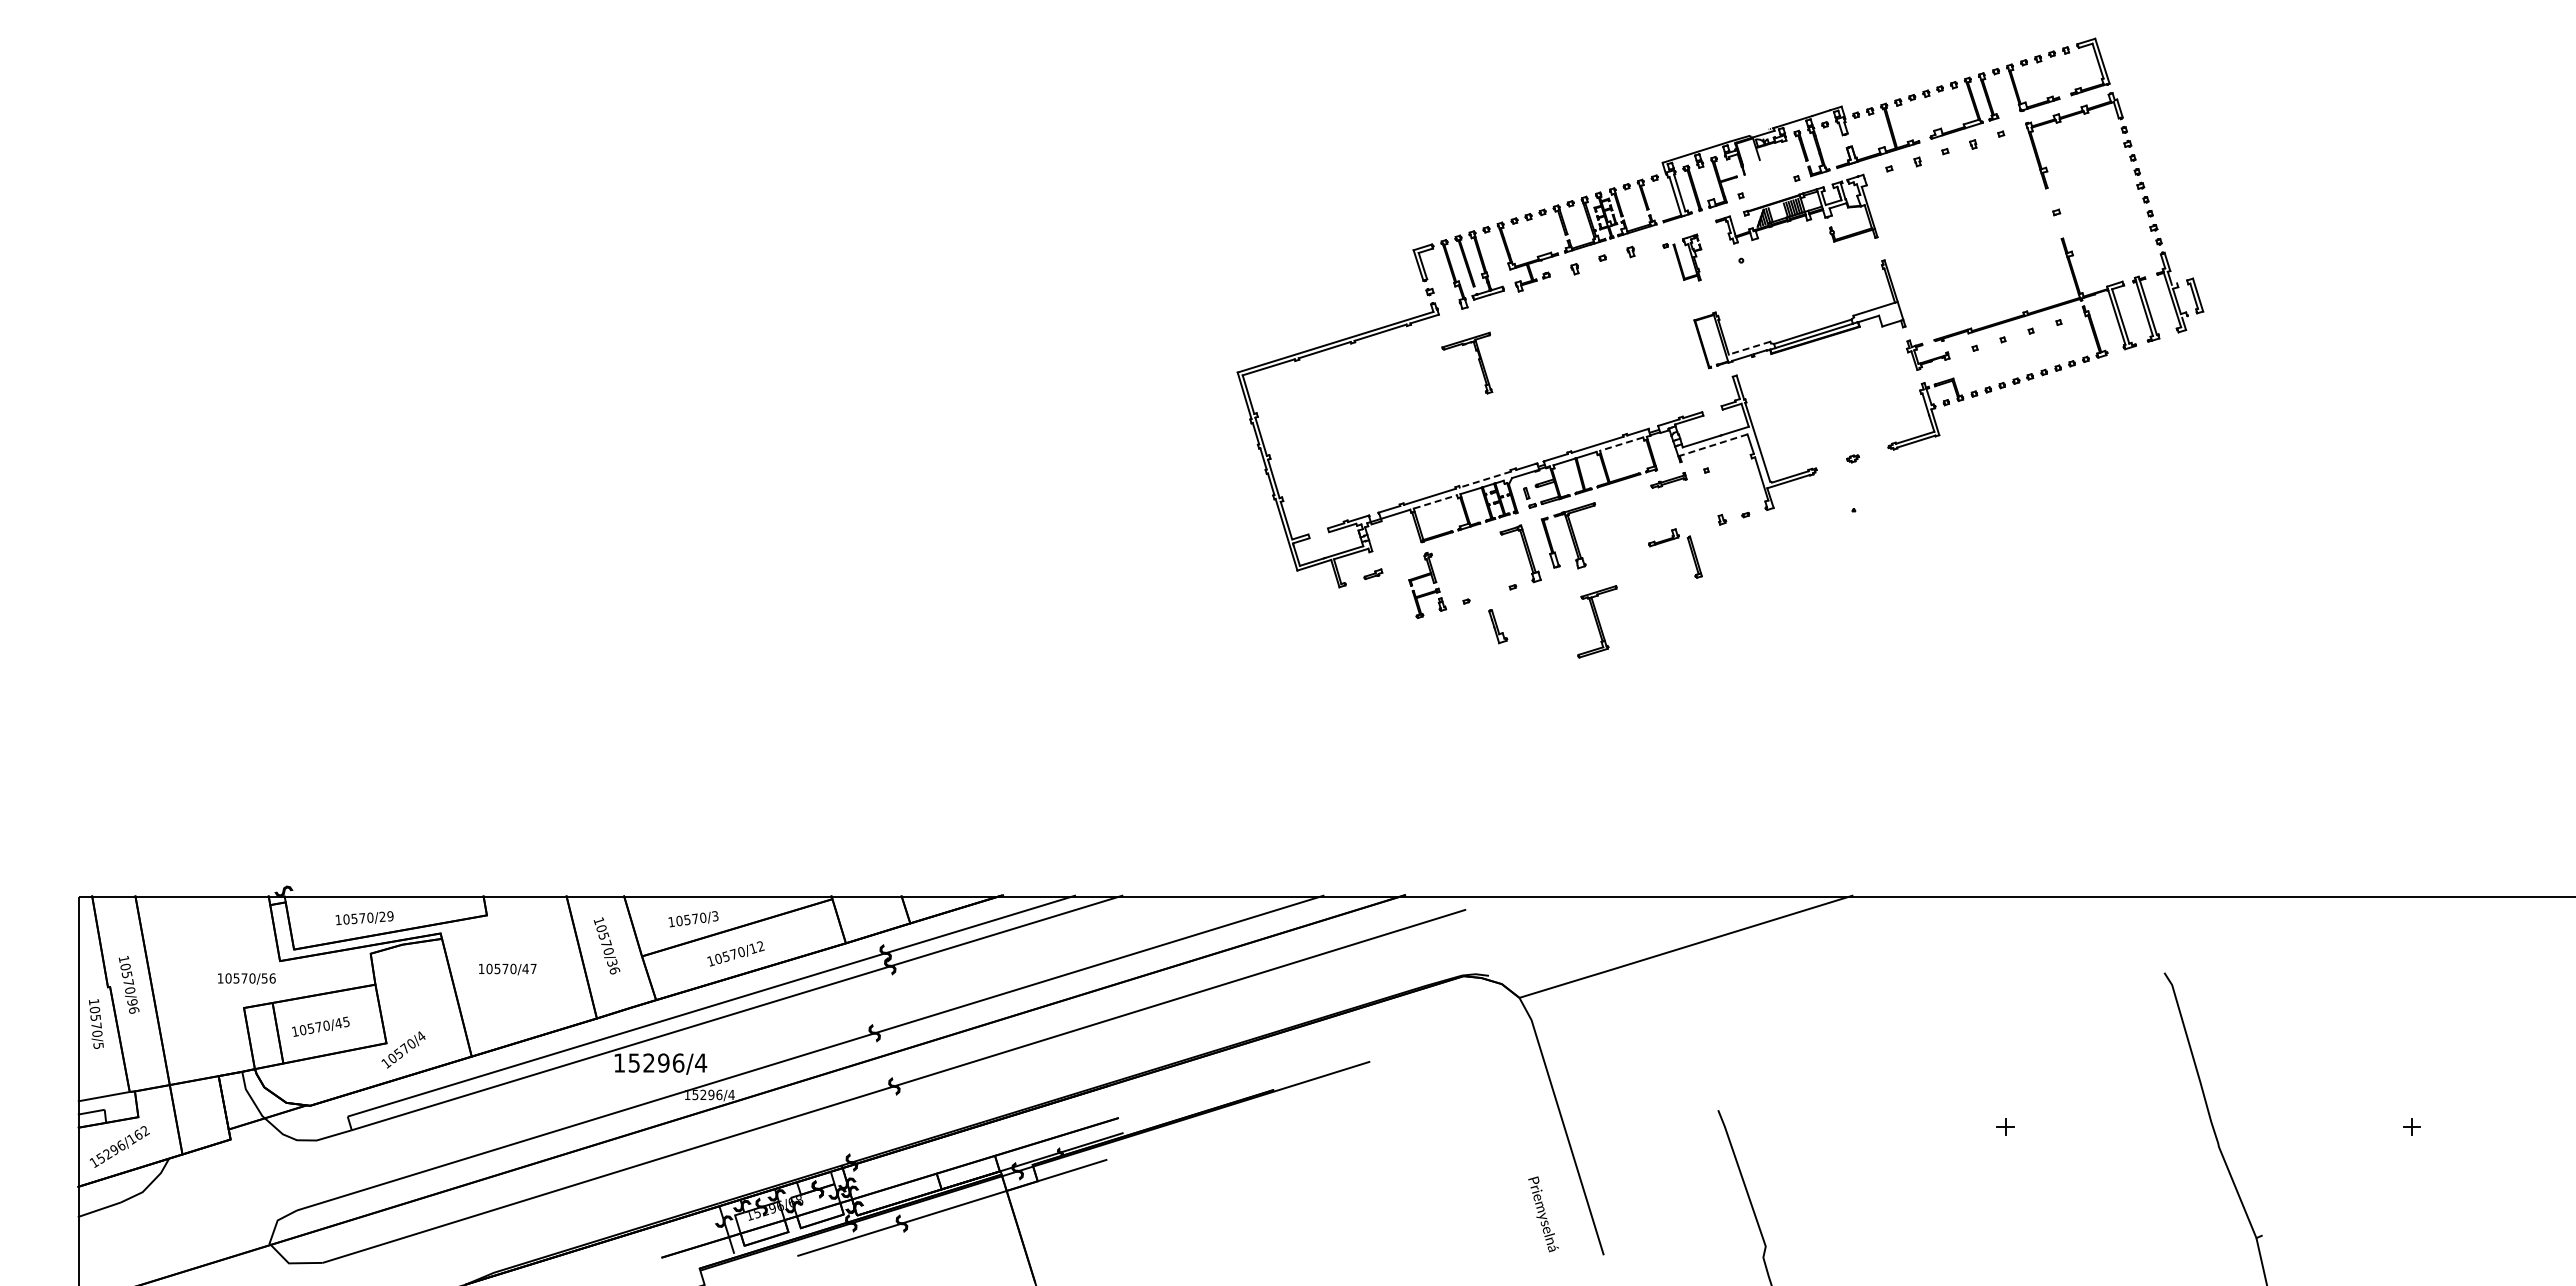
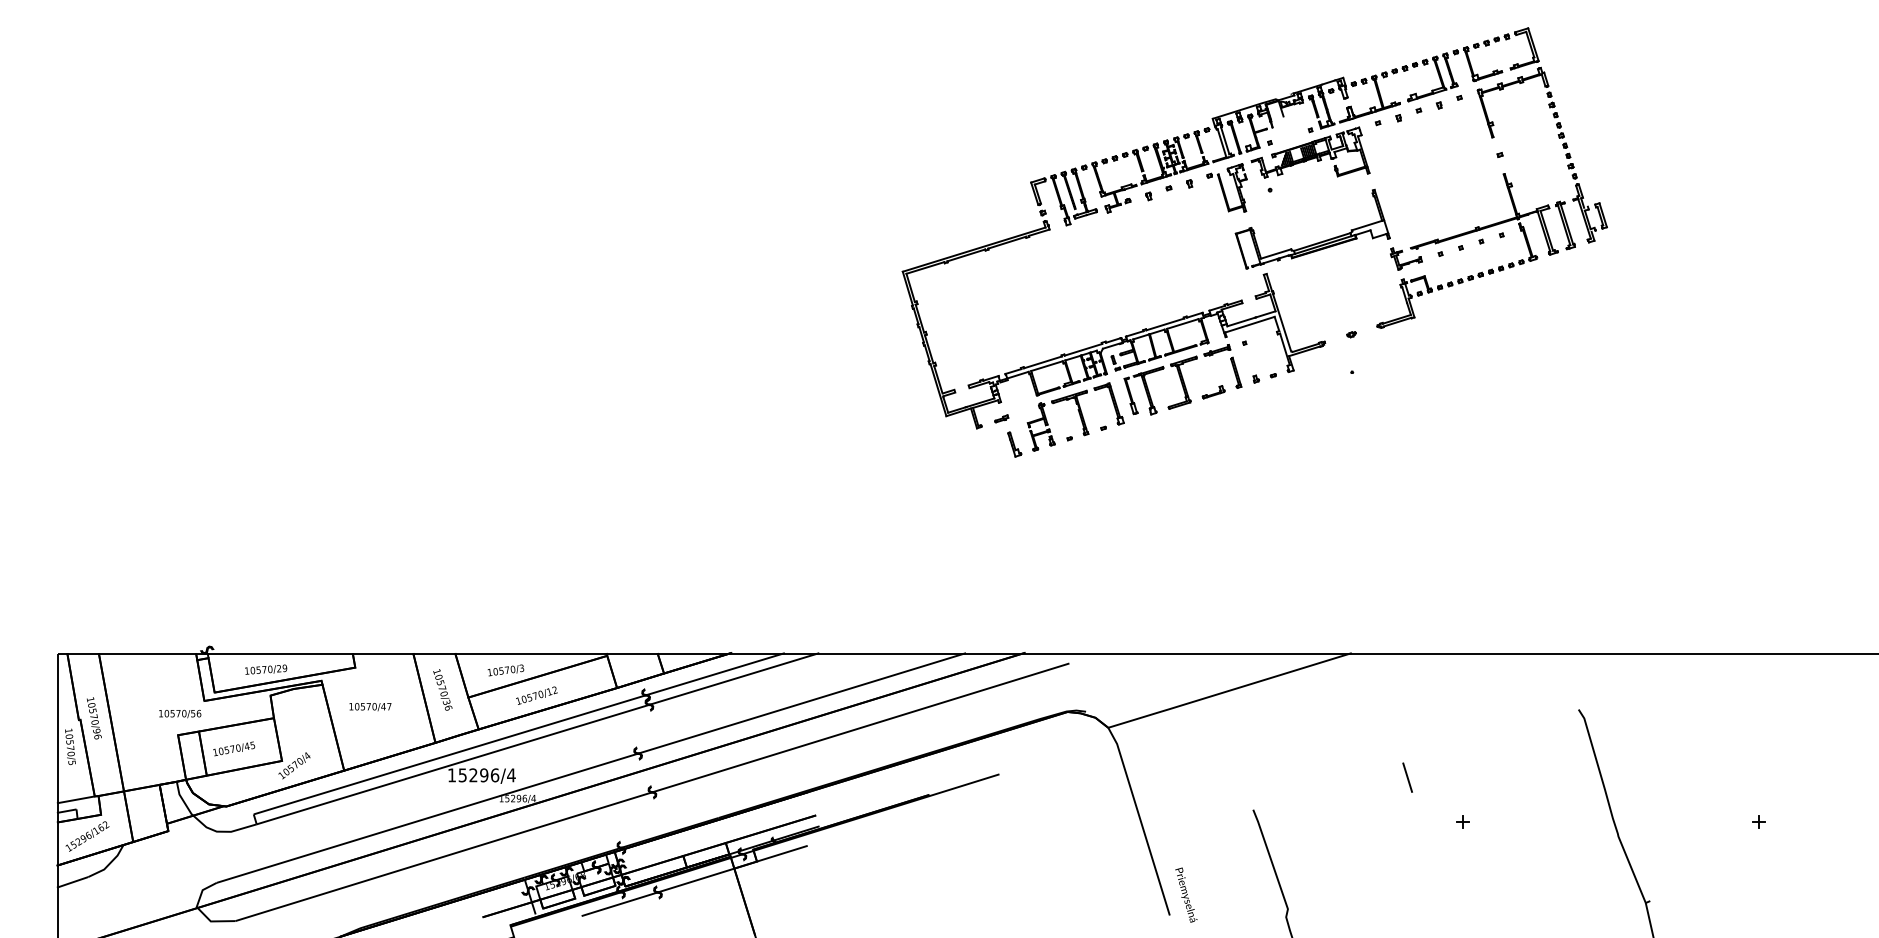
part: (1682, 257) -> (1227, 187), size x1.43
line: (1749, 348) -> (1276, 254), dashed -> solid
part: (1478, 361) -> (1078, 411), moved
line: (1621, 444) -> (1182, 324), dashed -> solid
line: (1713, 445) -> (1249, 324), dashed -> solid
line: (1485, 479) -> (1083, 349), dashed -> solid
line: (1435, 501) -> (1047, 365), dashed -> solid
part: (1694, 556) -> (1235, 372), moved
part: (1597, 621) -> (1182, 382), moved
part: (1498, 626) -> (1014, 444), moved
line: (1929, 1065) -> (1407, 777), added
text: (1543, 1214) -> (1186, 895), moved

